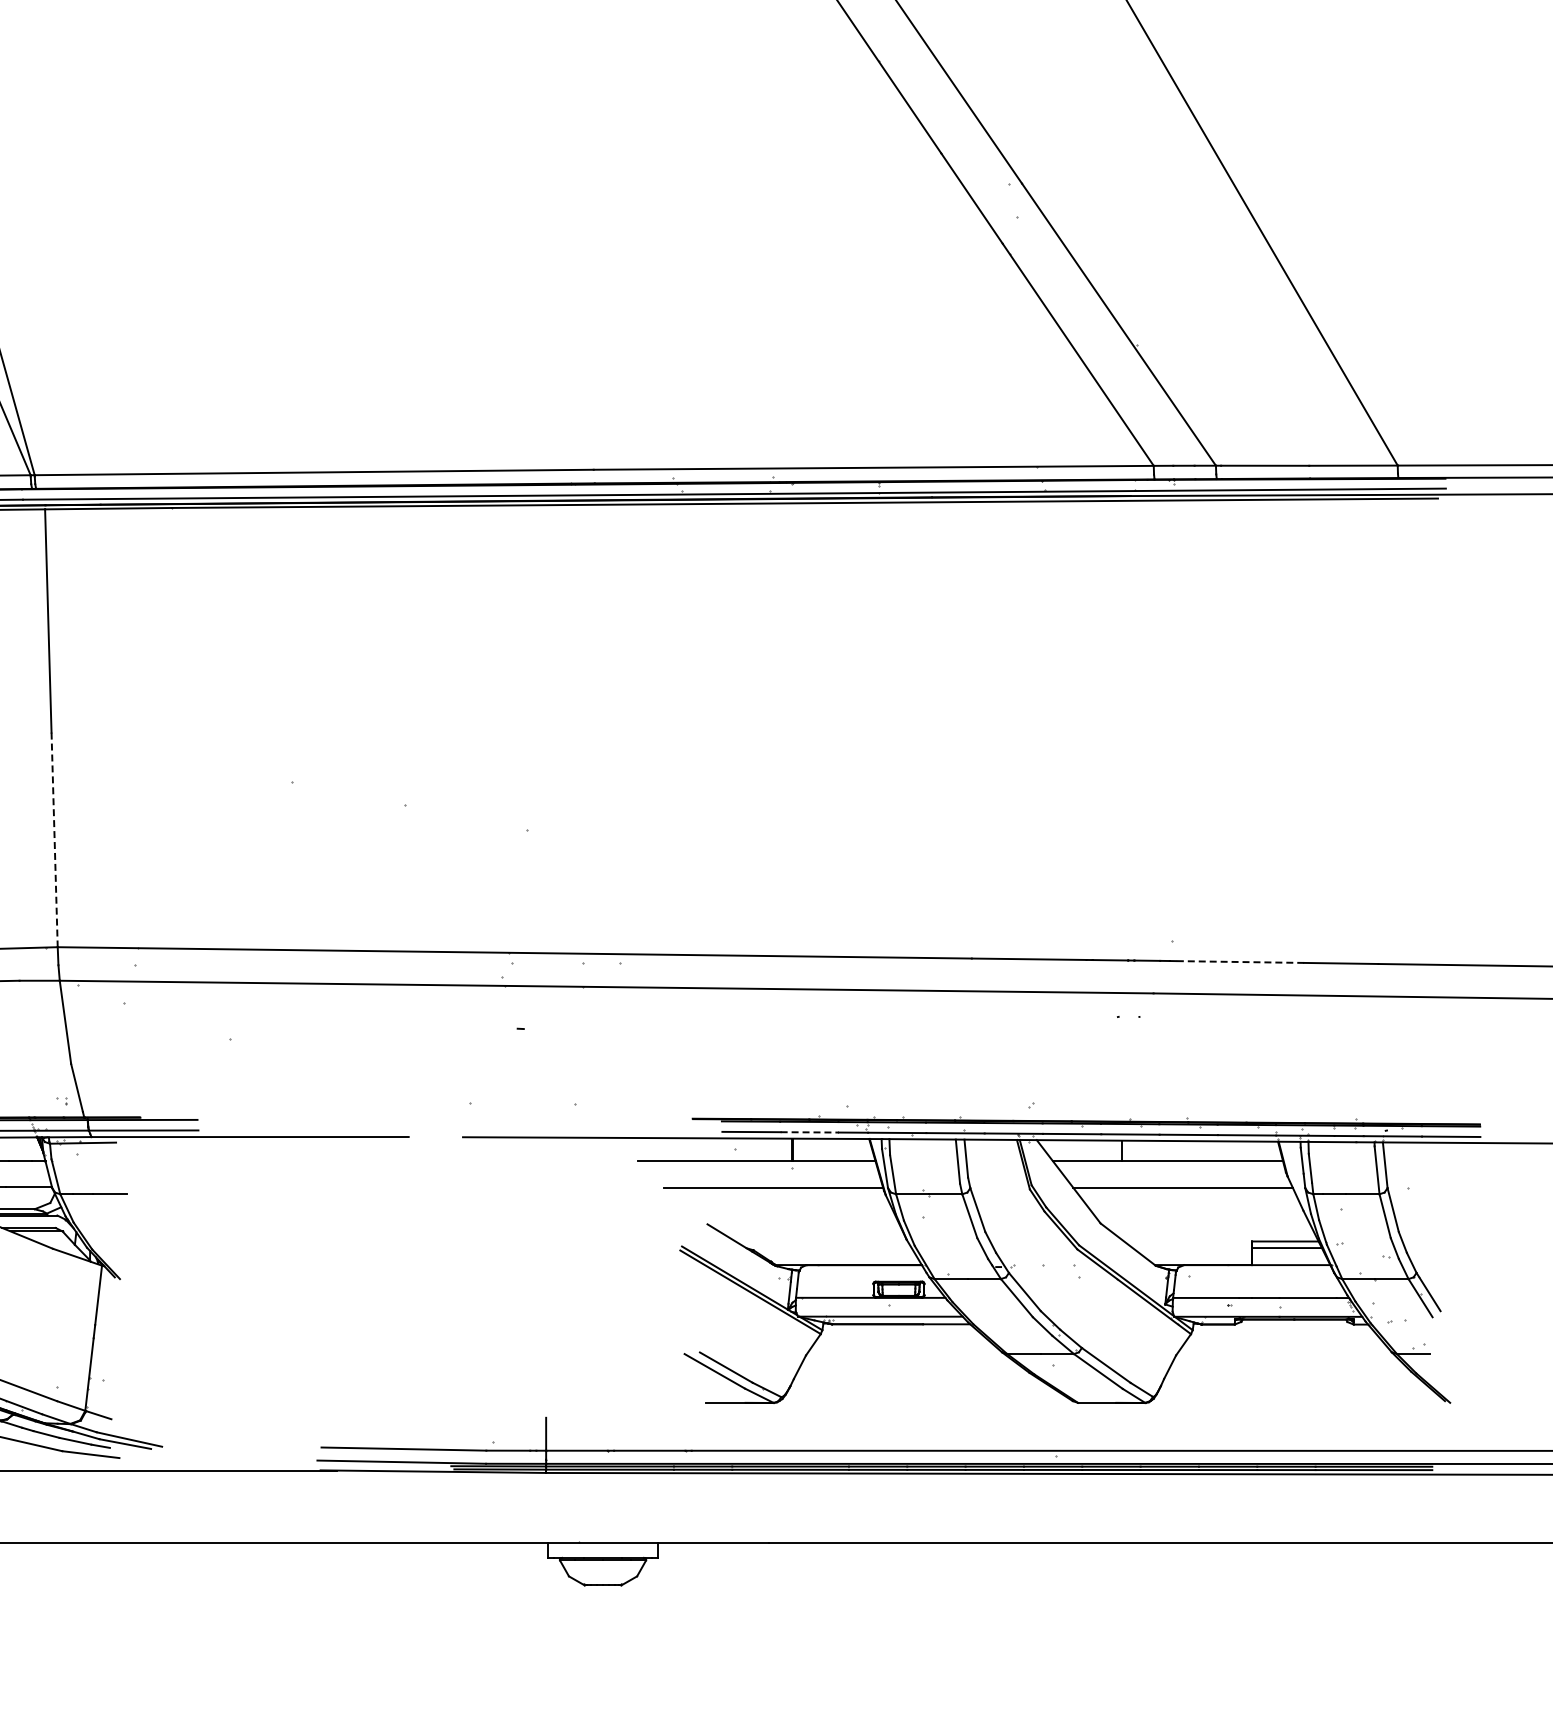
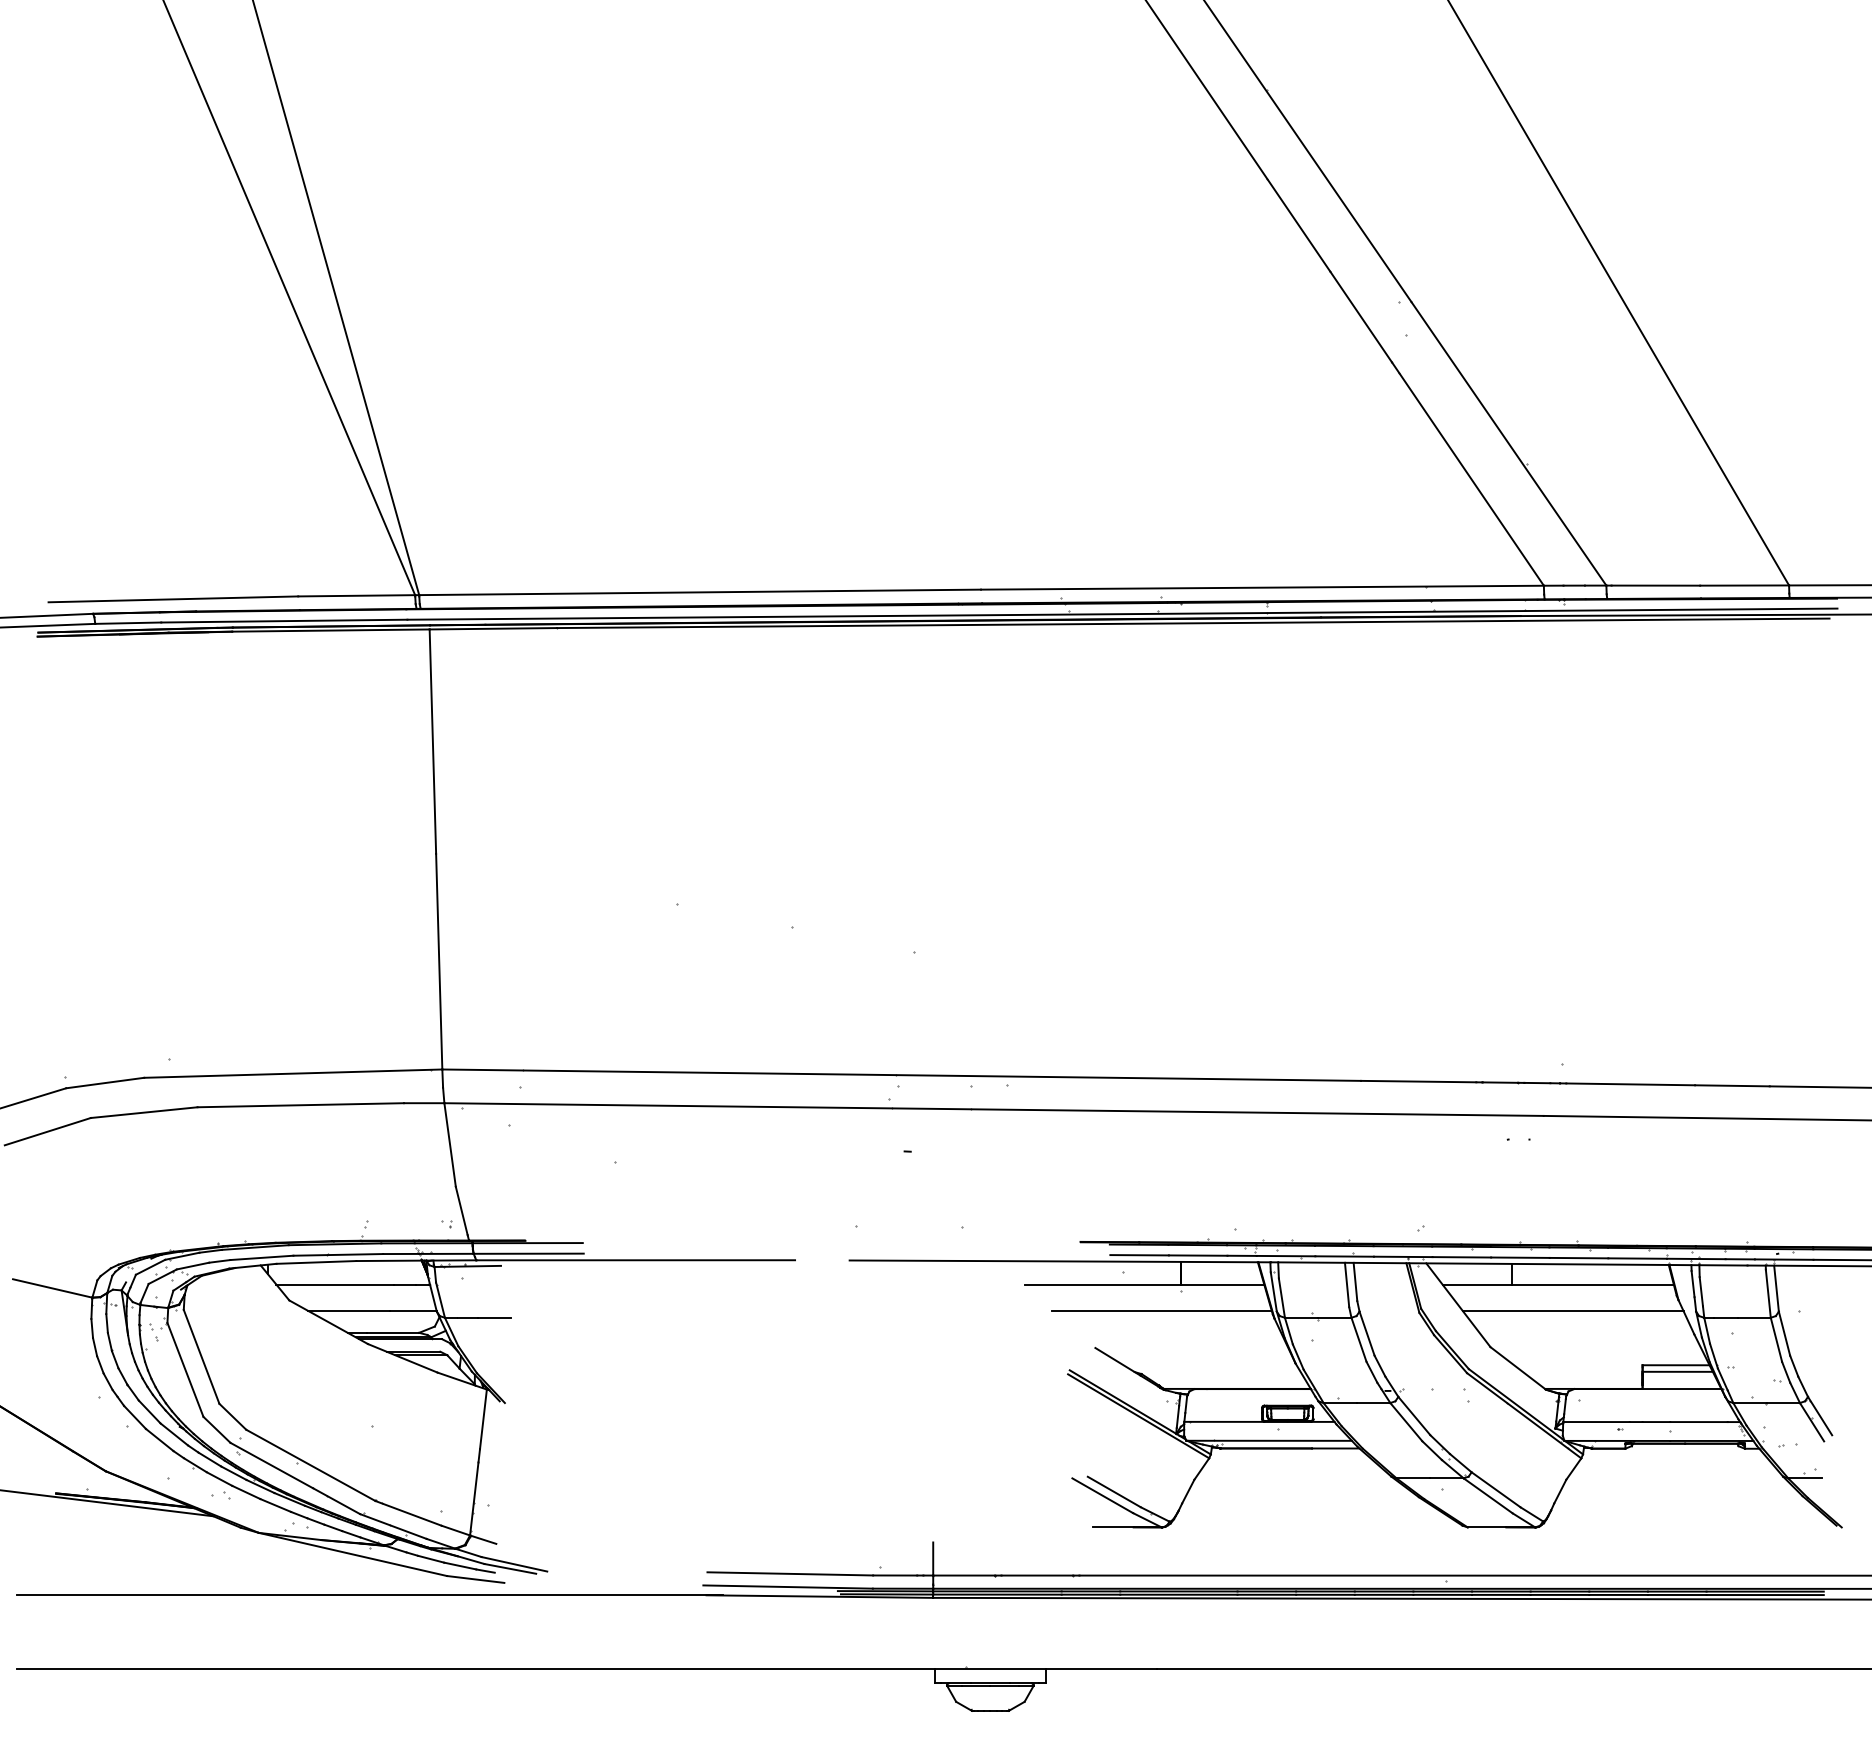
line: (54, 839) -> (439, 961), dashed -> solid
line: (1239, 962) -> (1630, 1084), dashed -> solid
line: (810, 1132) -> (1198, 1255), dashed -> solid

